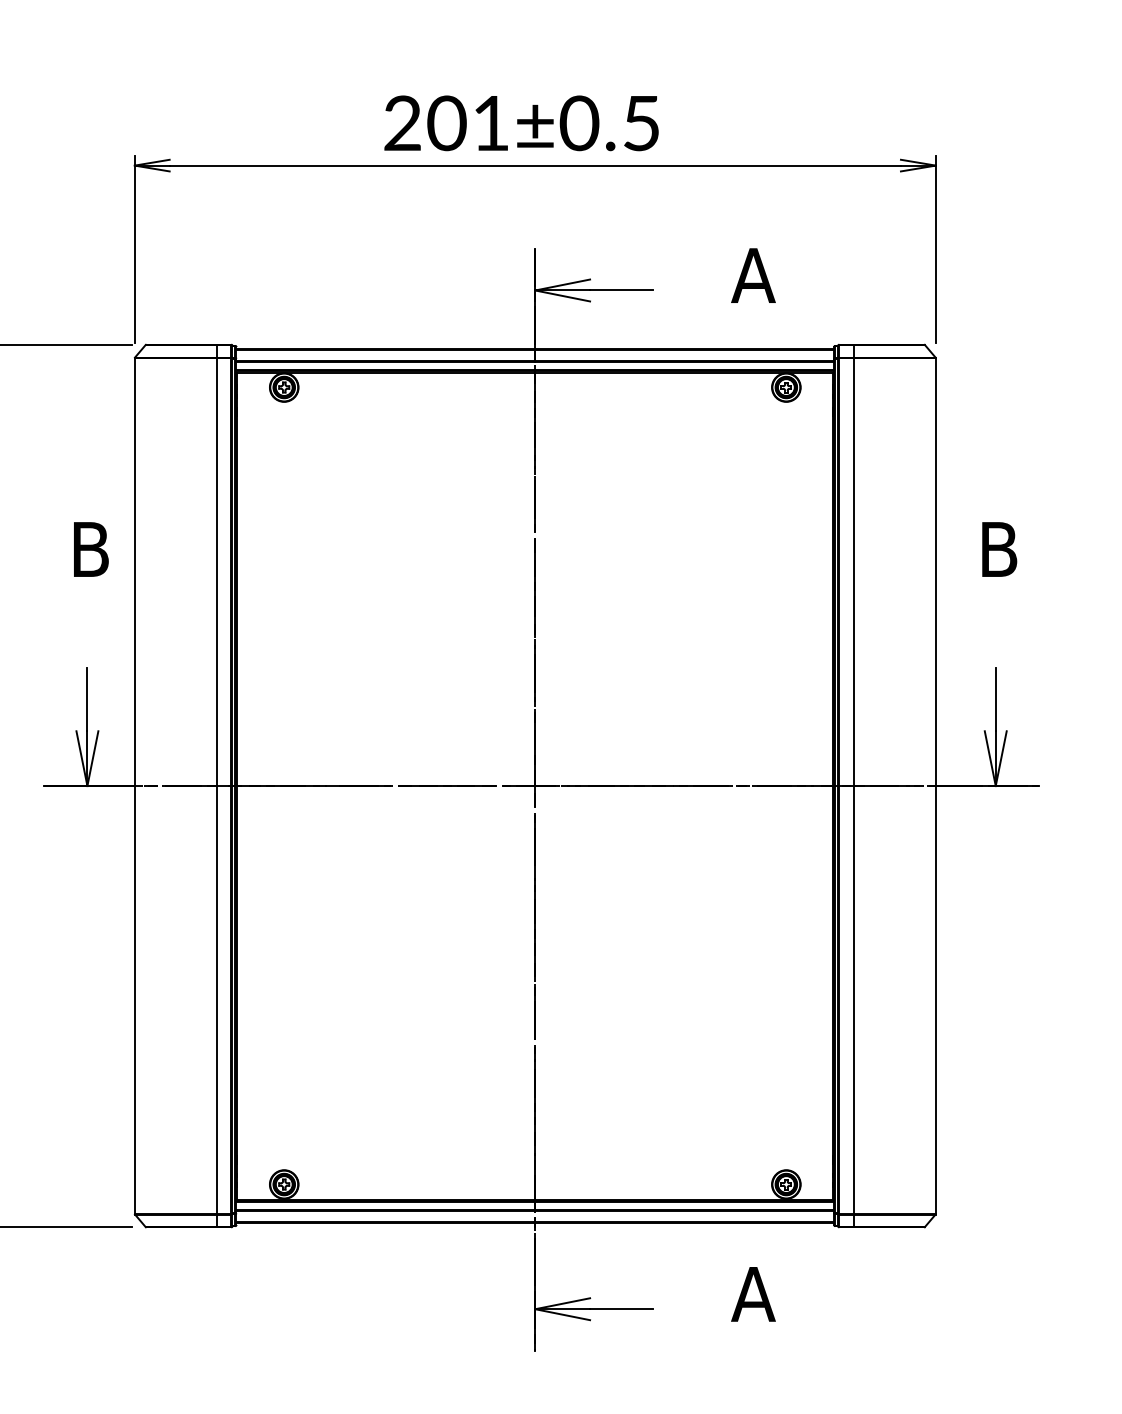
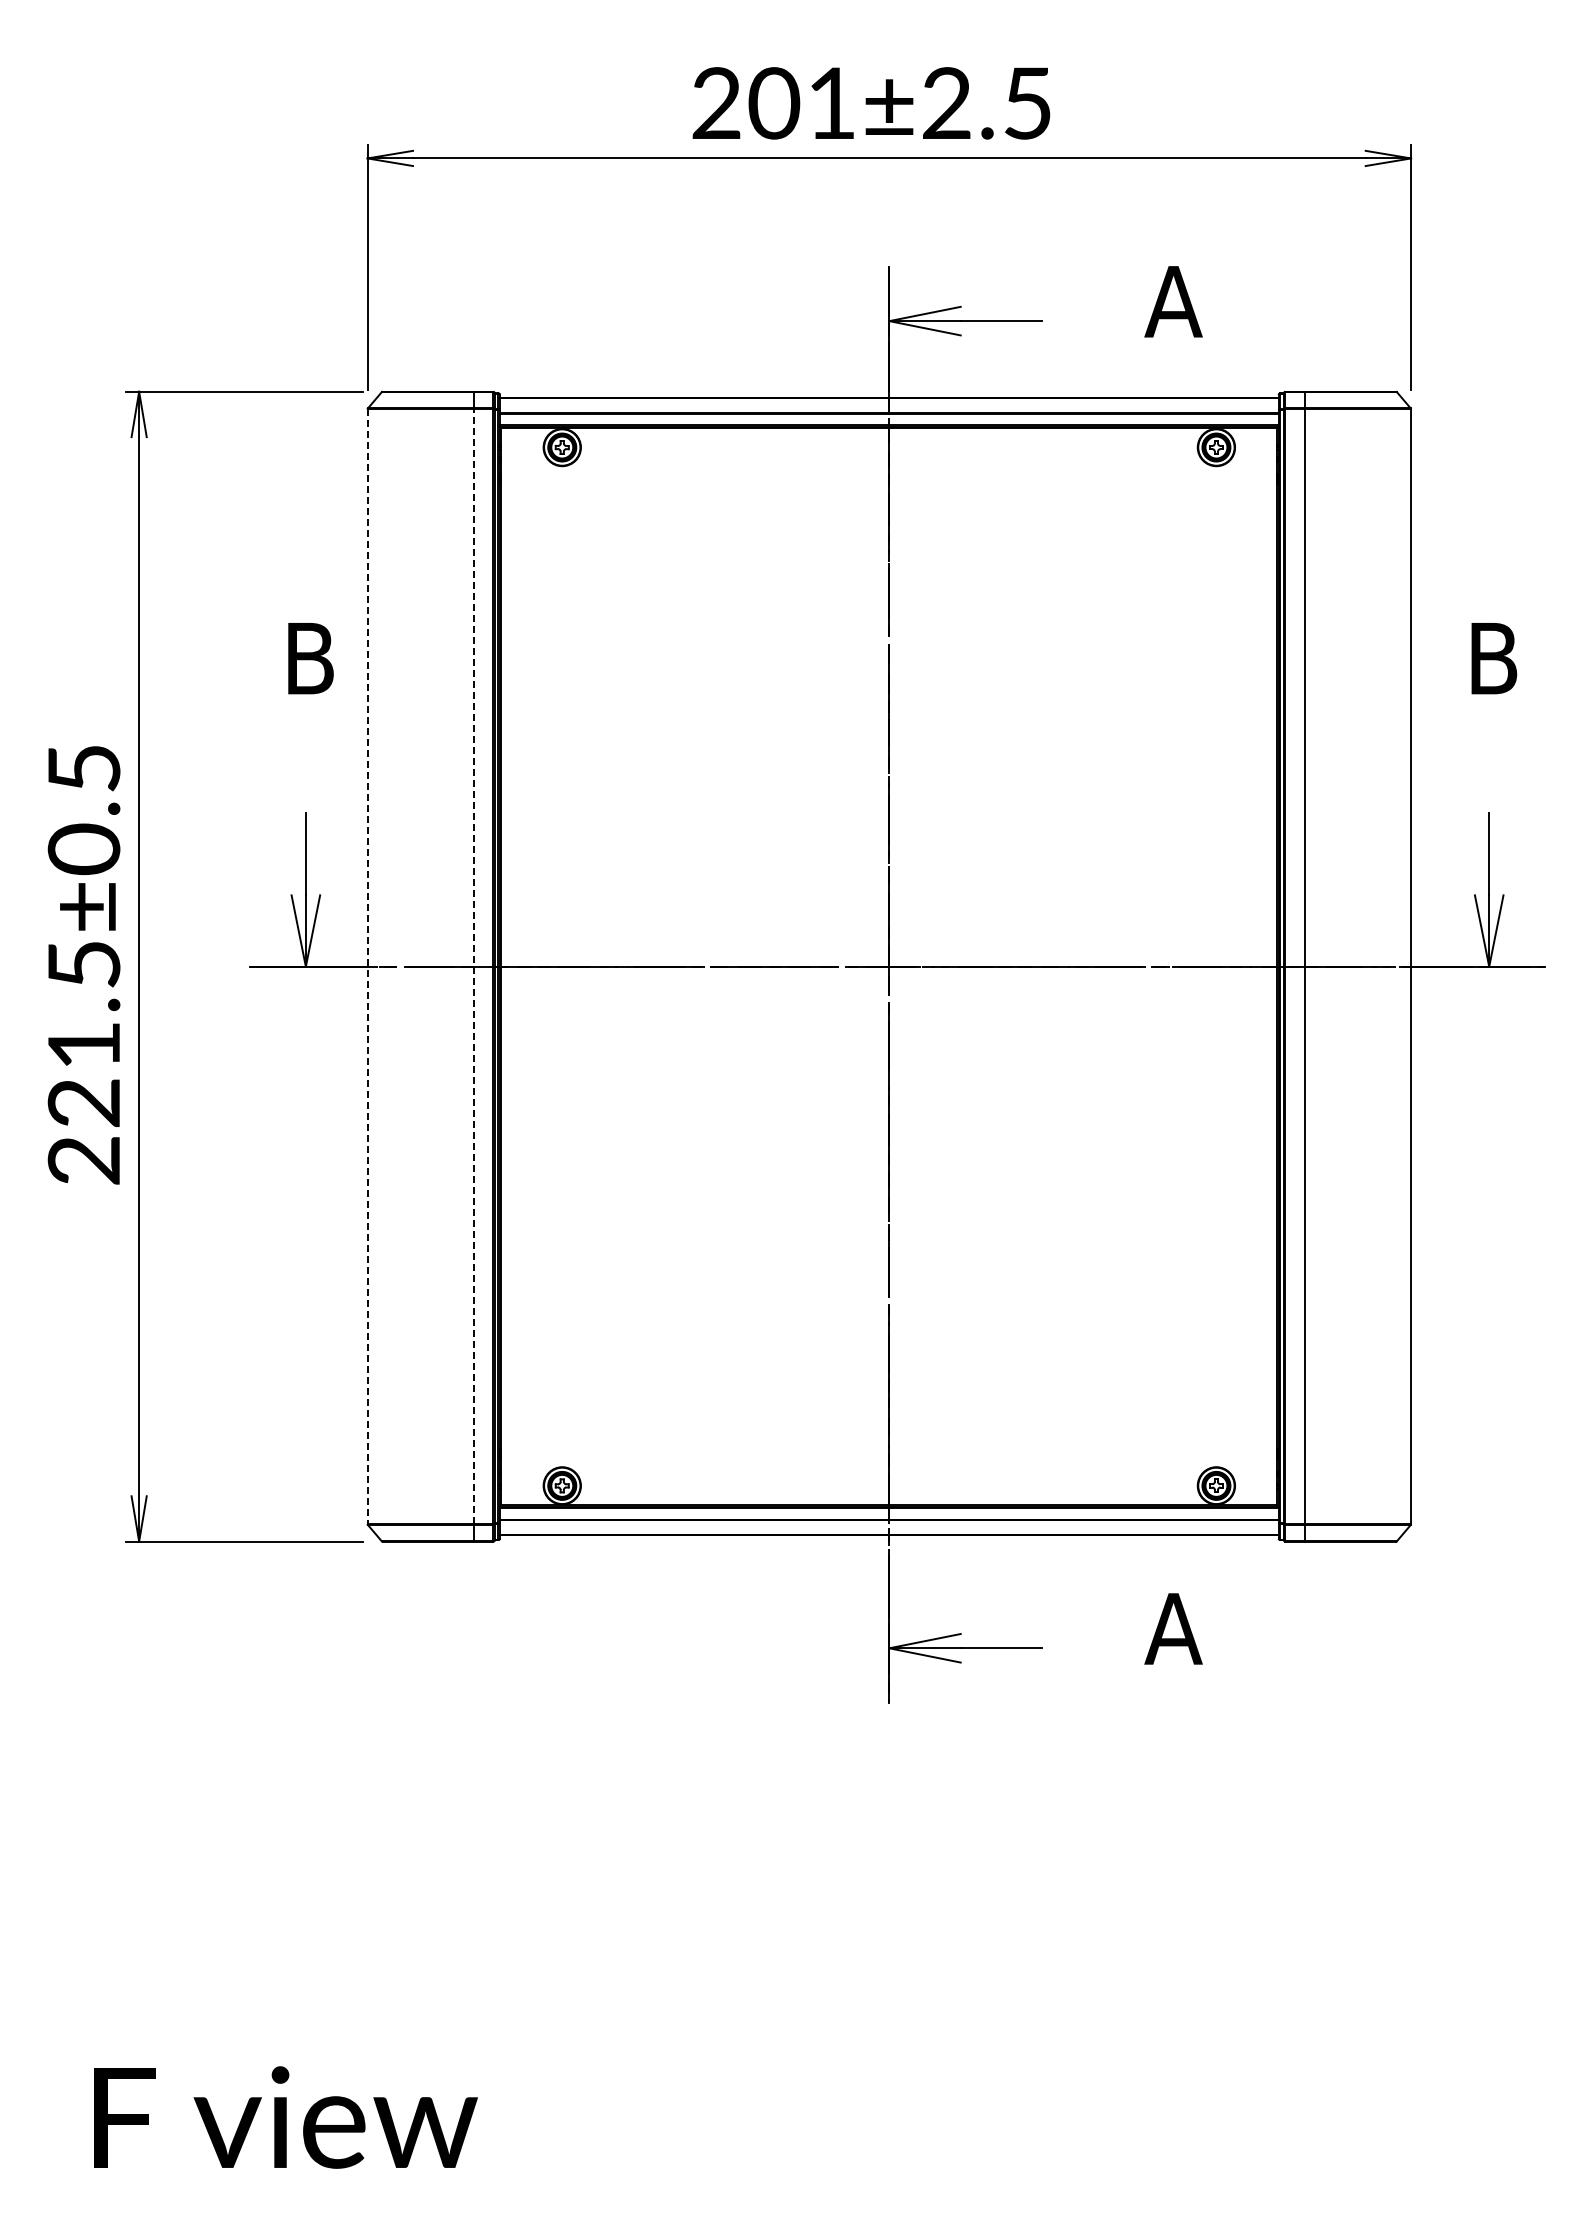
text: (579, 123) -> (946, 103), 201±0.5 -> 201±2.5
line: (216, 785) -> (474, 966), solid -> dashed
line: (134, 786) -> (367, 967), solid -> dashed

